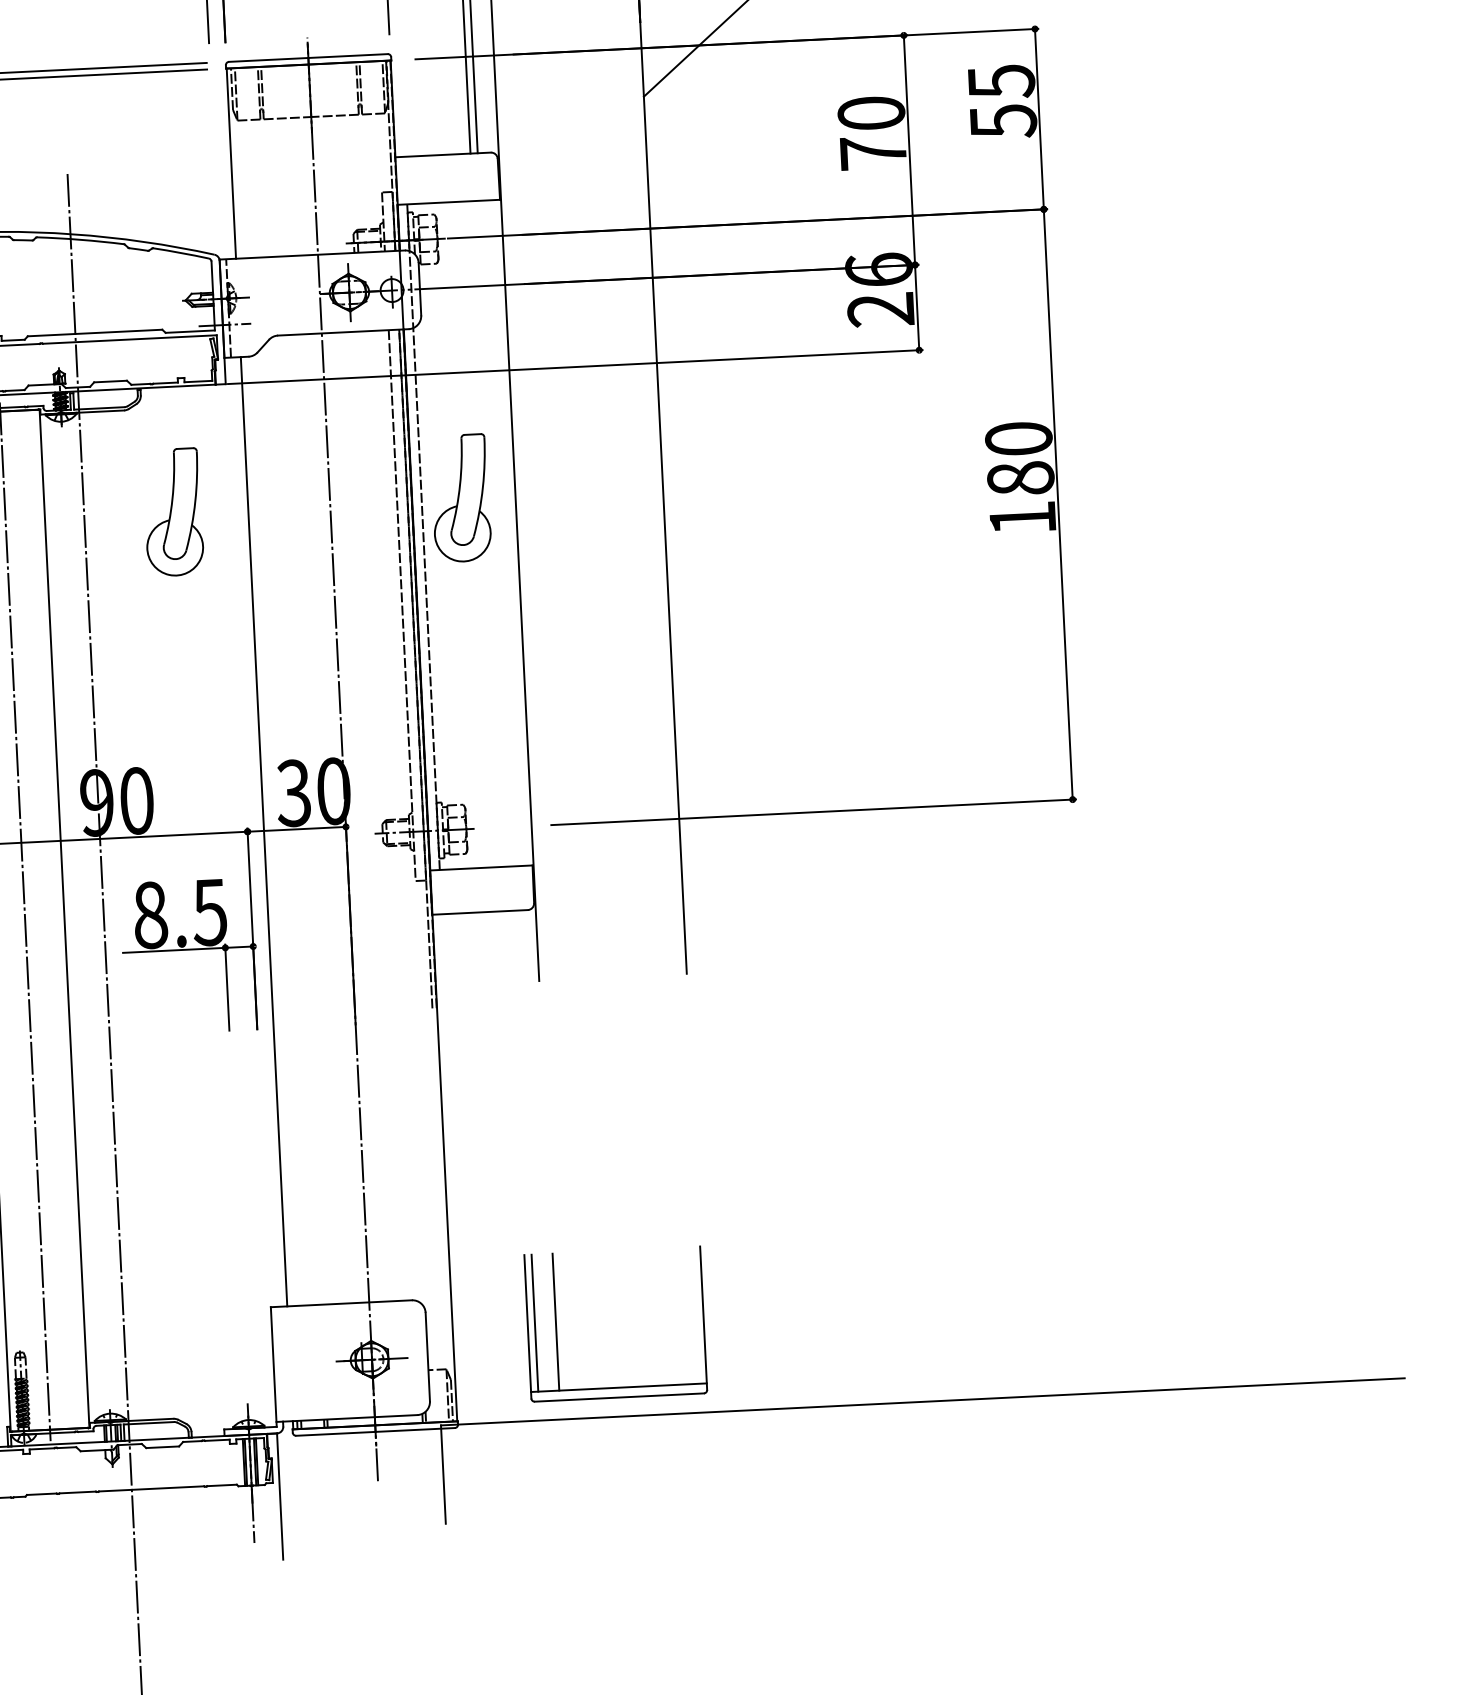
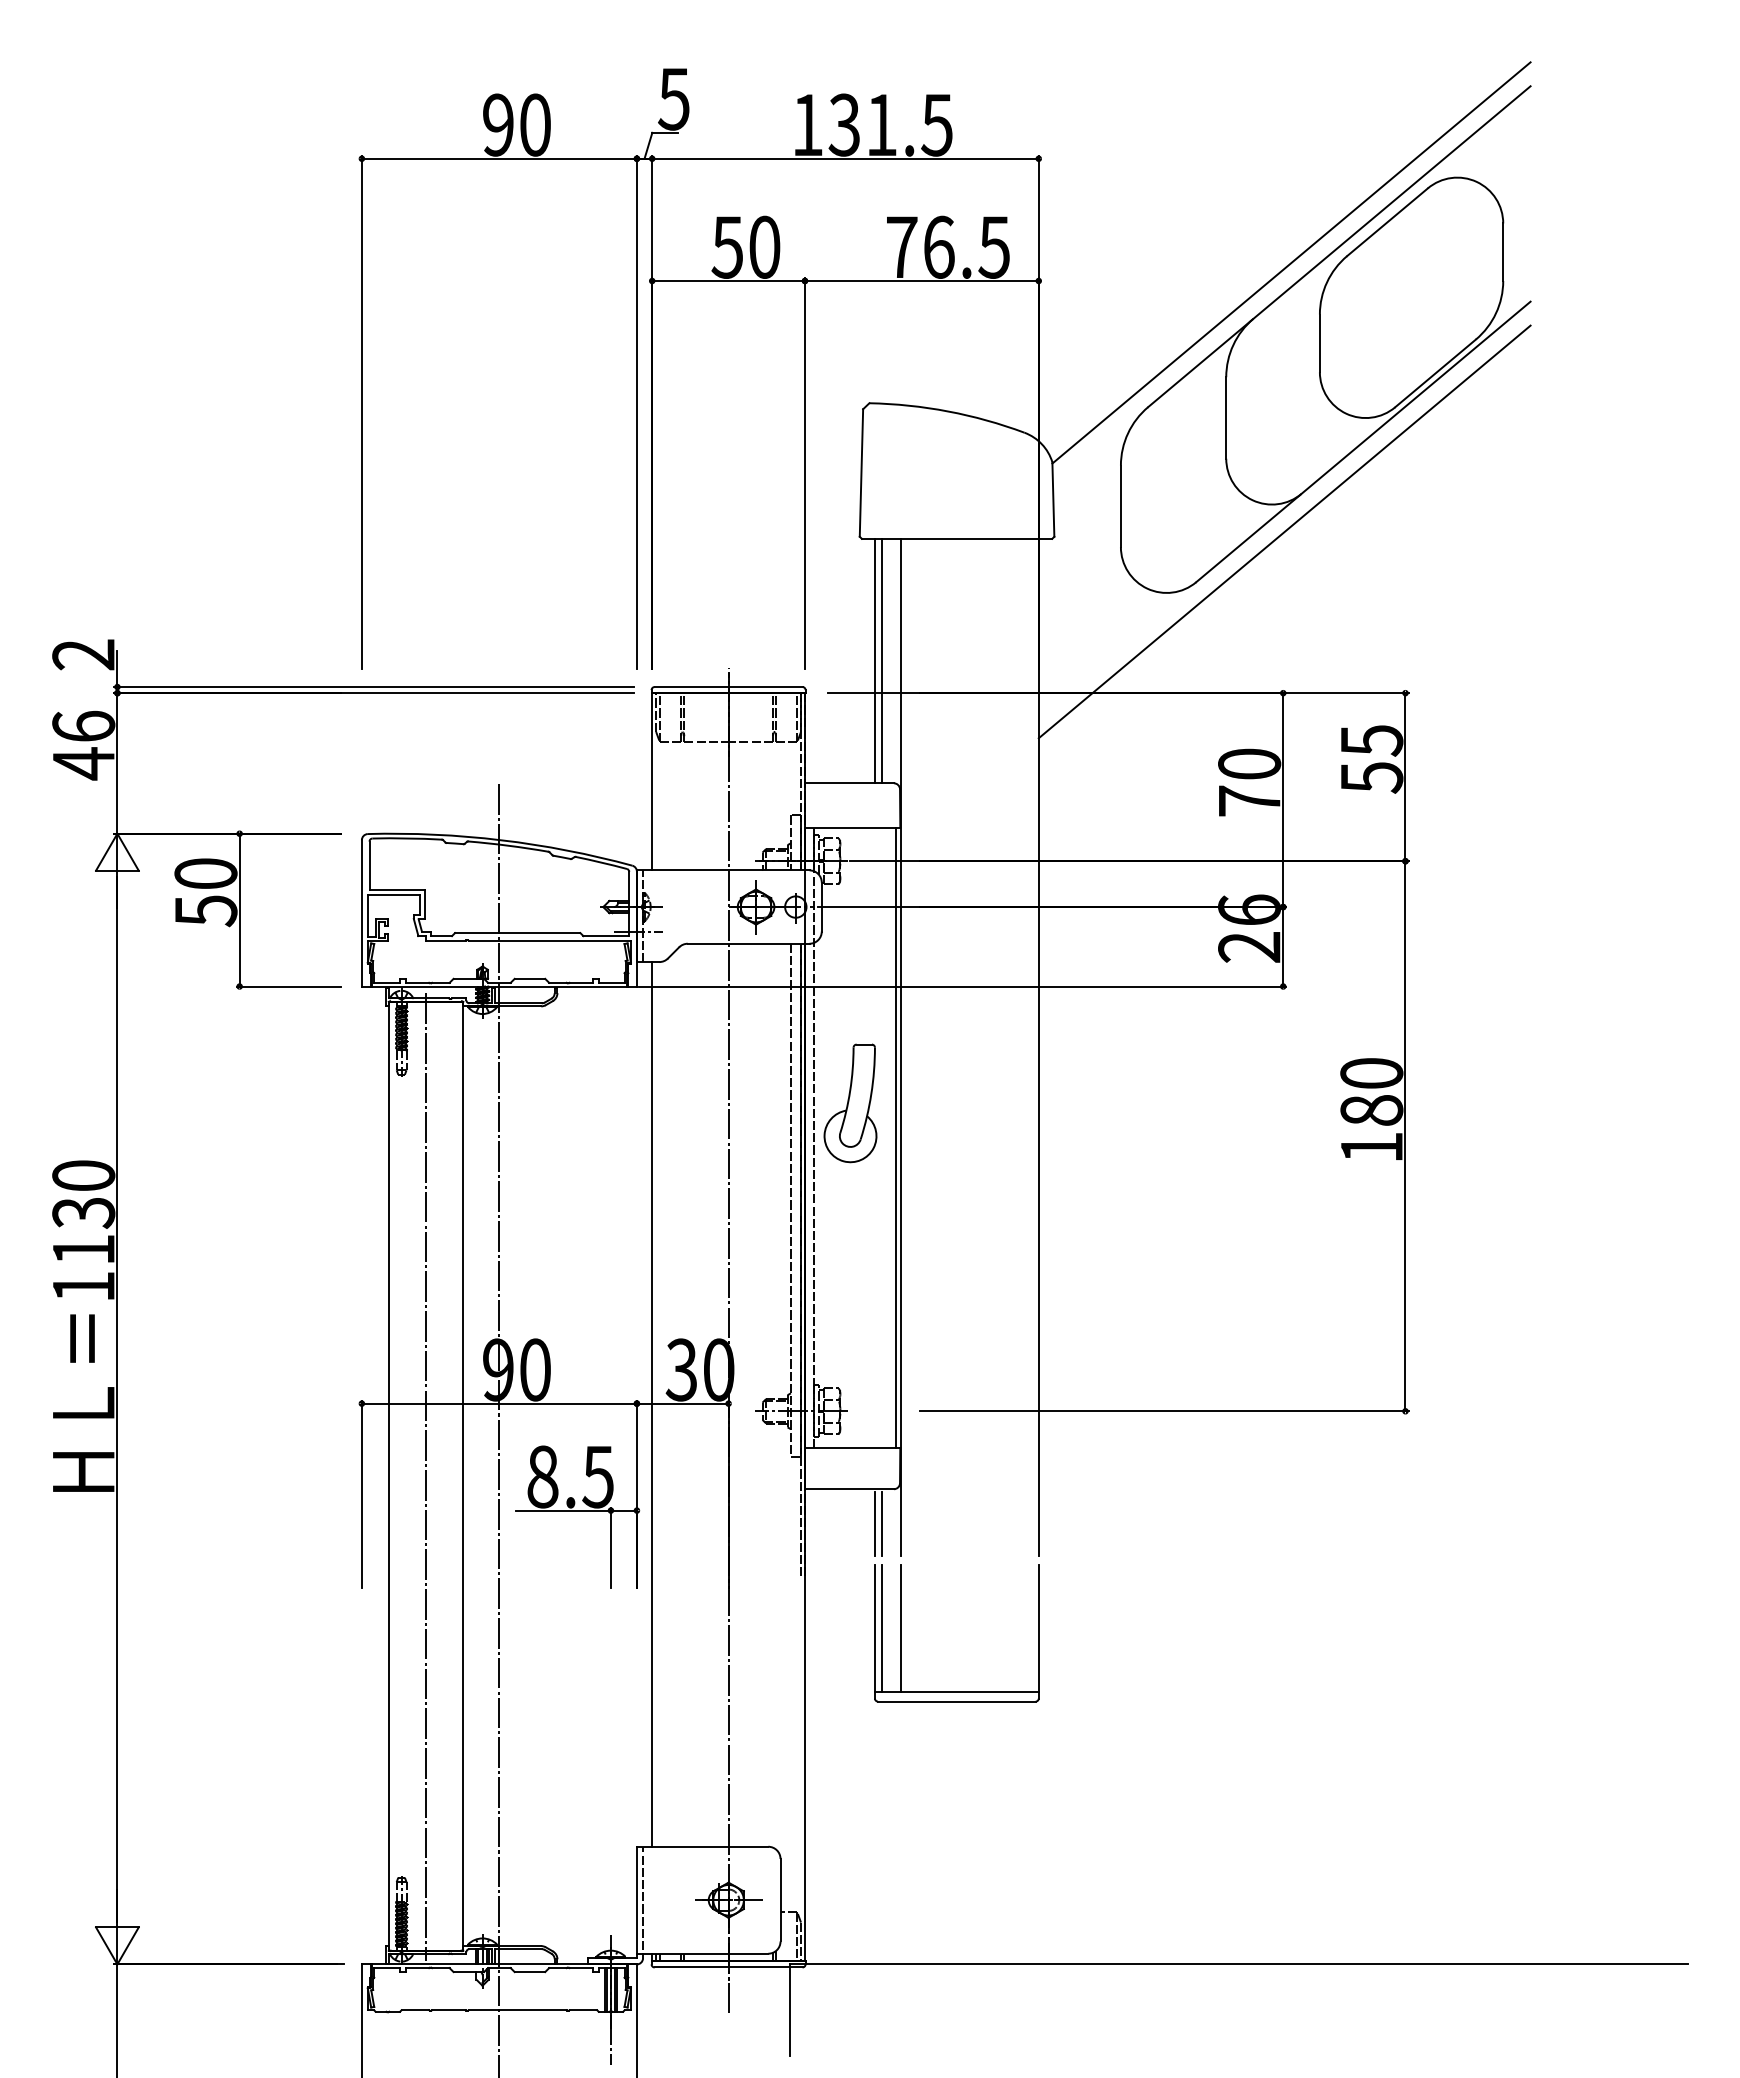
part: (173, 512) -> (582, 1103), removed
line: (512, 532) -> (896, 1137), added
line: (508, 947) -> (874, 1523), added
line: (516, 947) -> (881, 1523), added
part: (556, 1327) -> (901, 1633), moved
line: (280, 1362) -> (643, 1898), added

